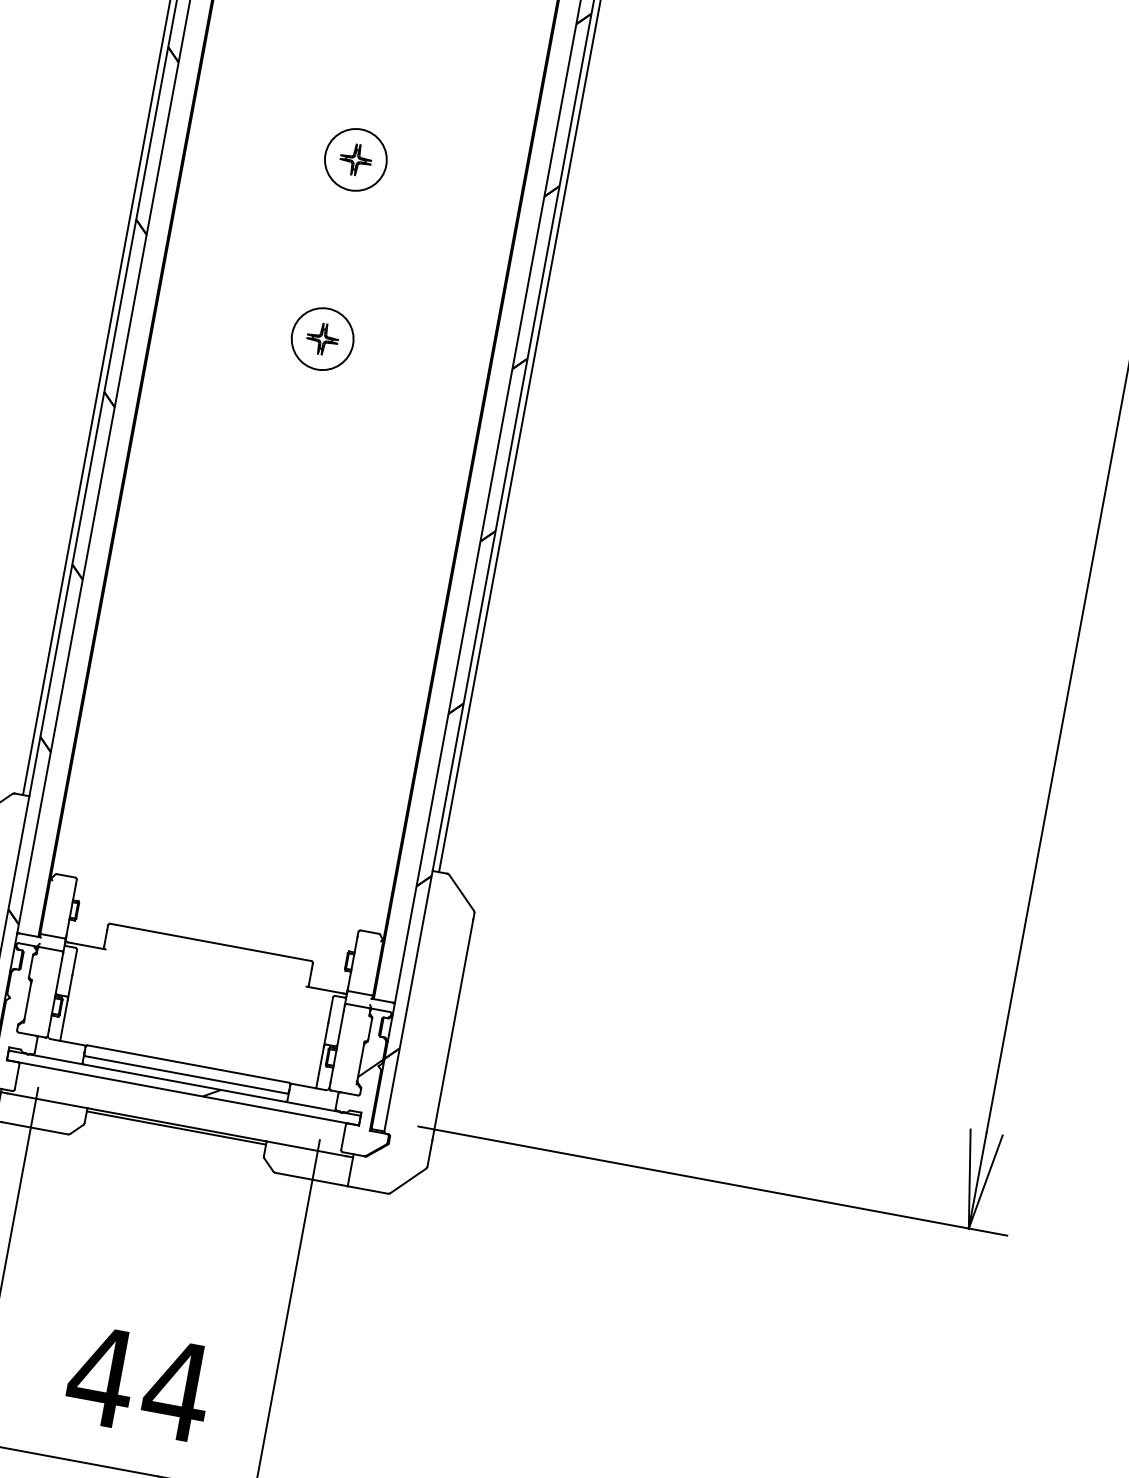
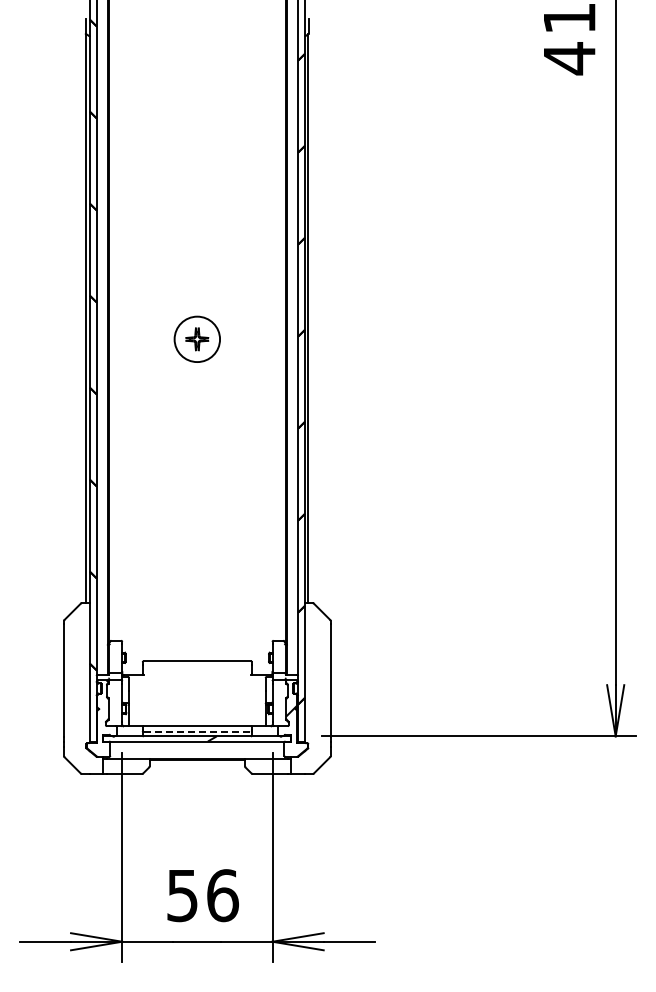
part: (356, 159) -> (197, 243), removed
part: (322, 339) -> (197, 339), size x1.4
line: (186, 1074) -> (197, 731), solid -> dashed
text: (139, 1383) -> (202, 895), 44 -> 56

